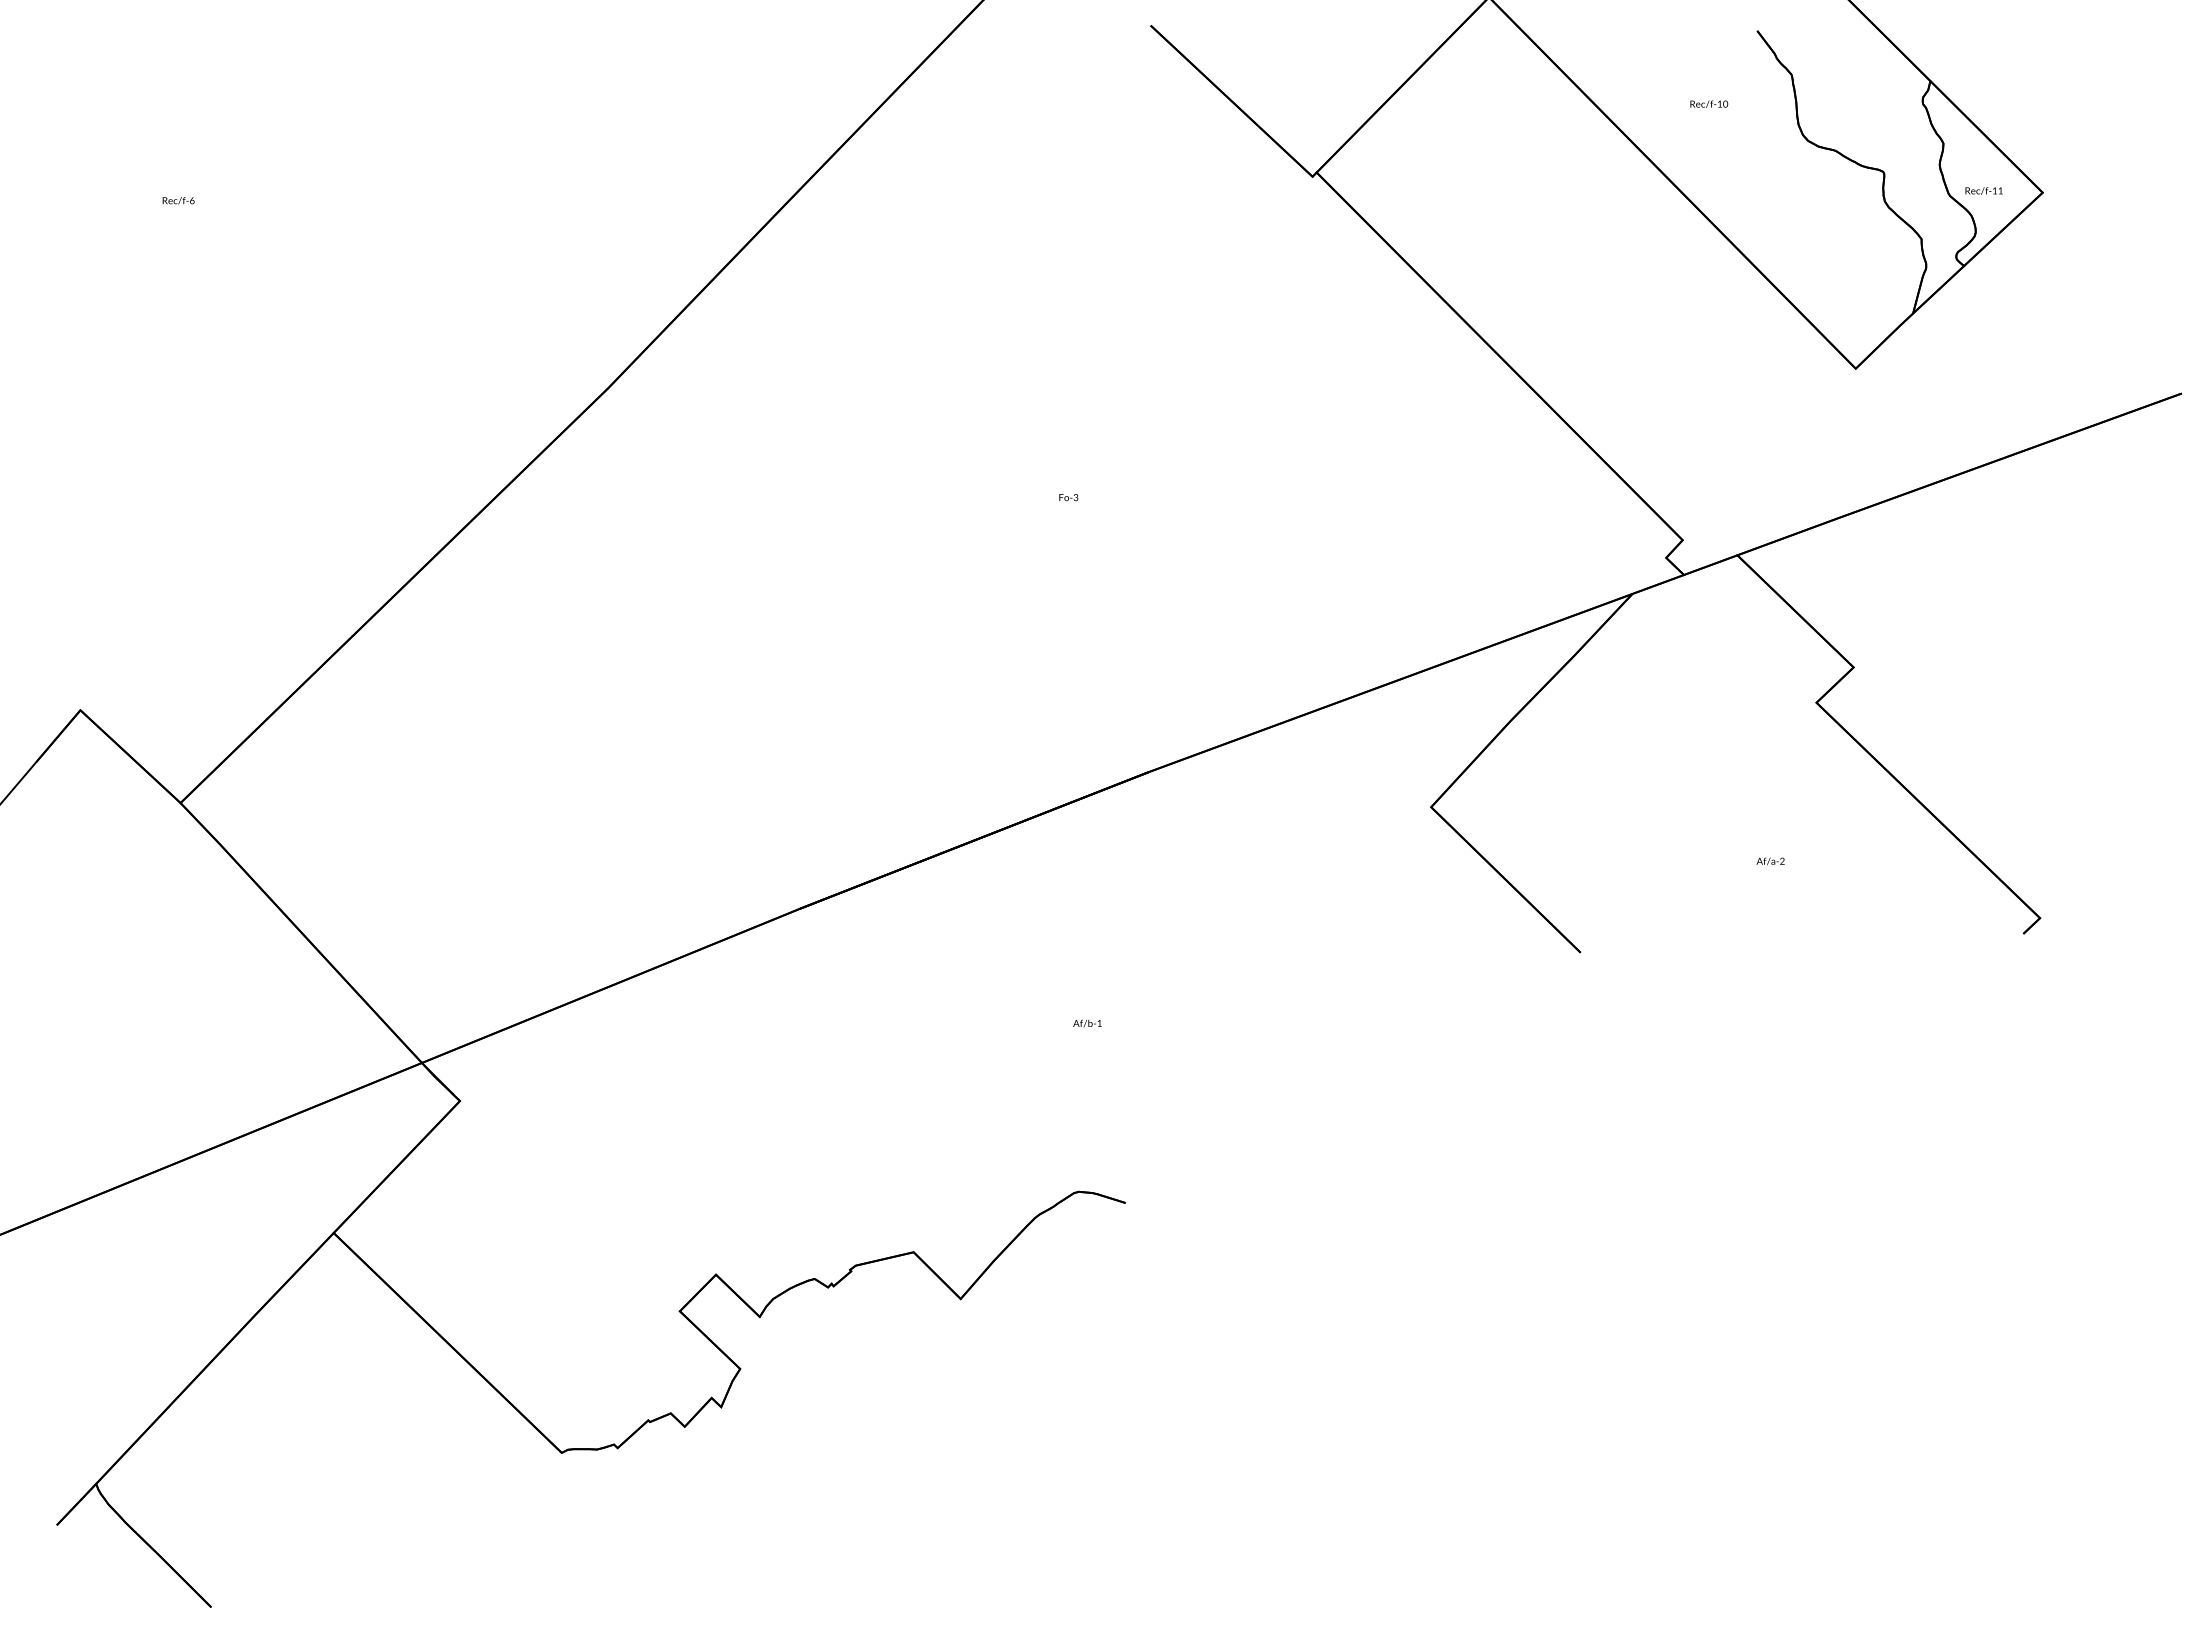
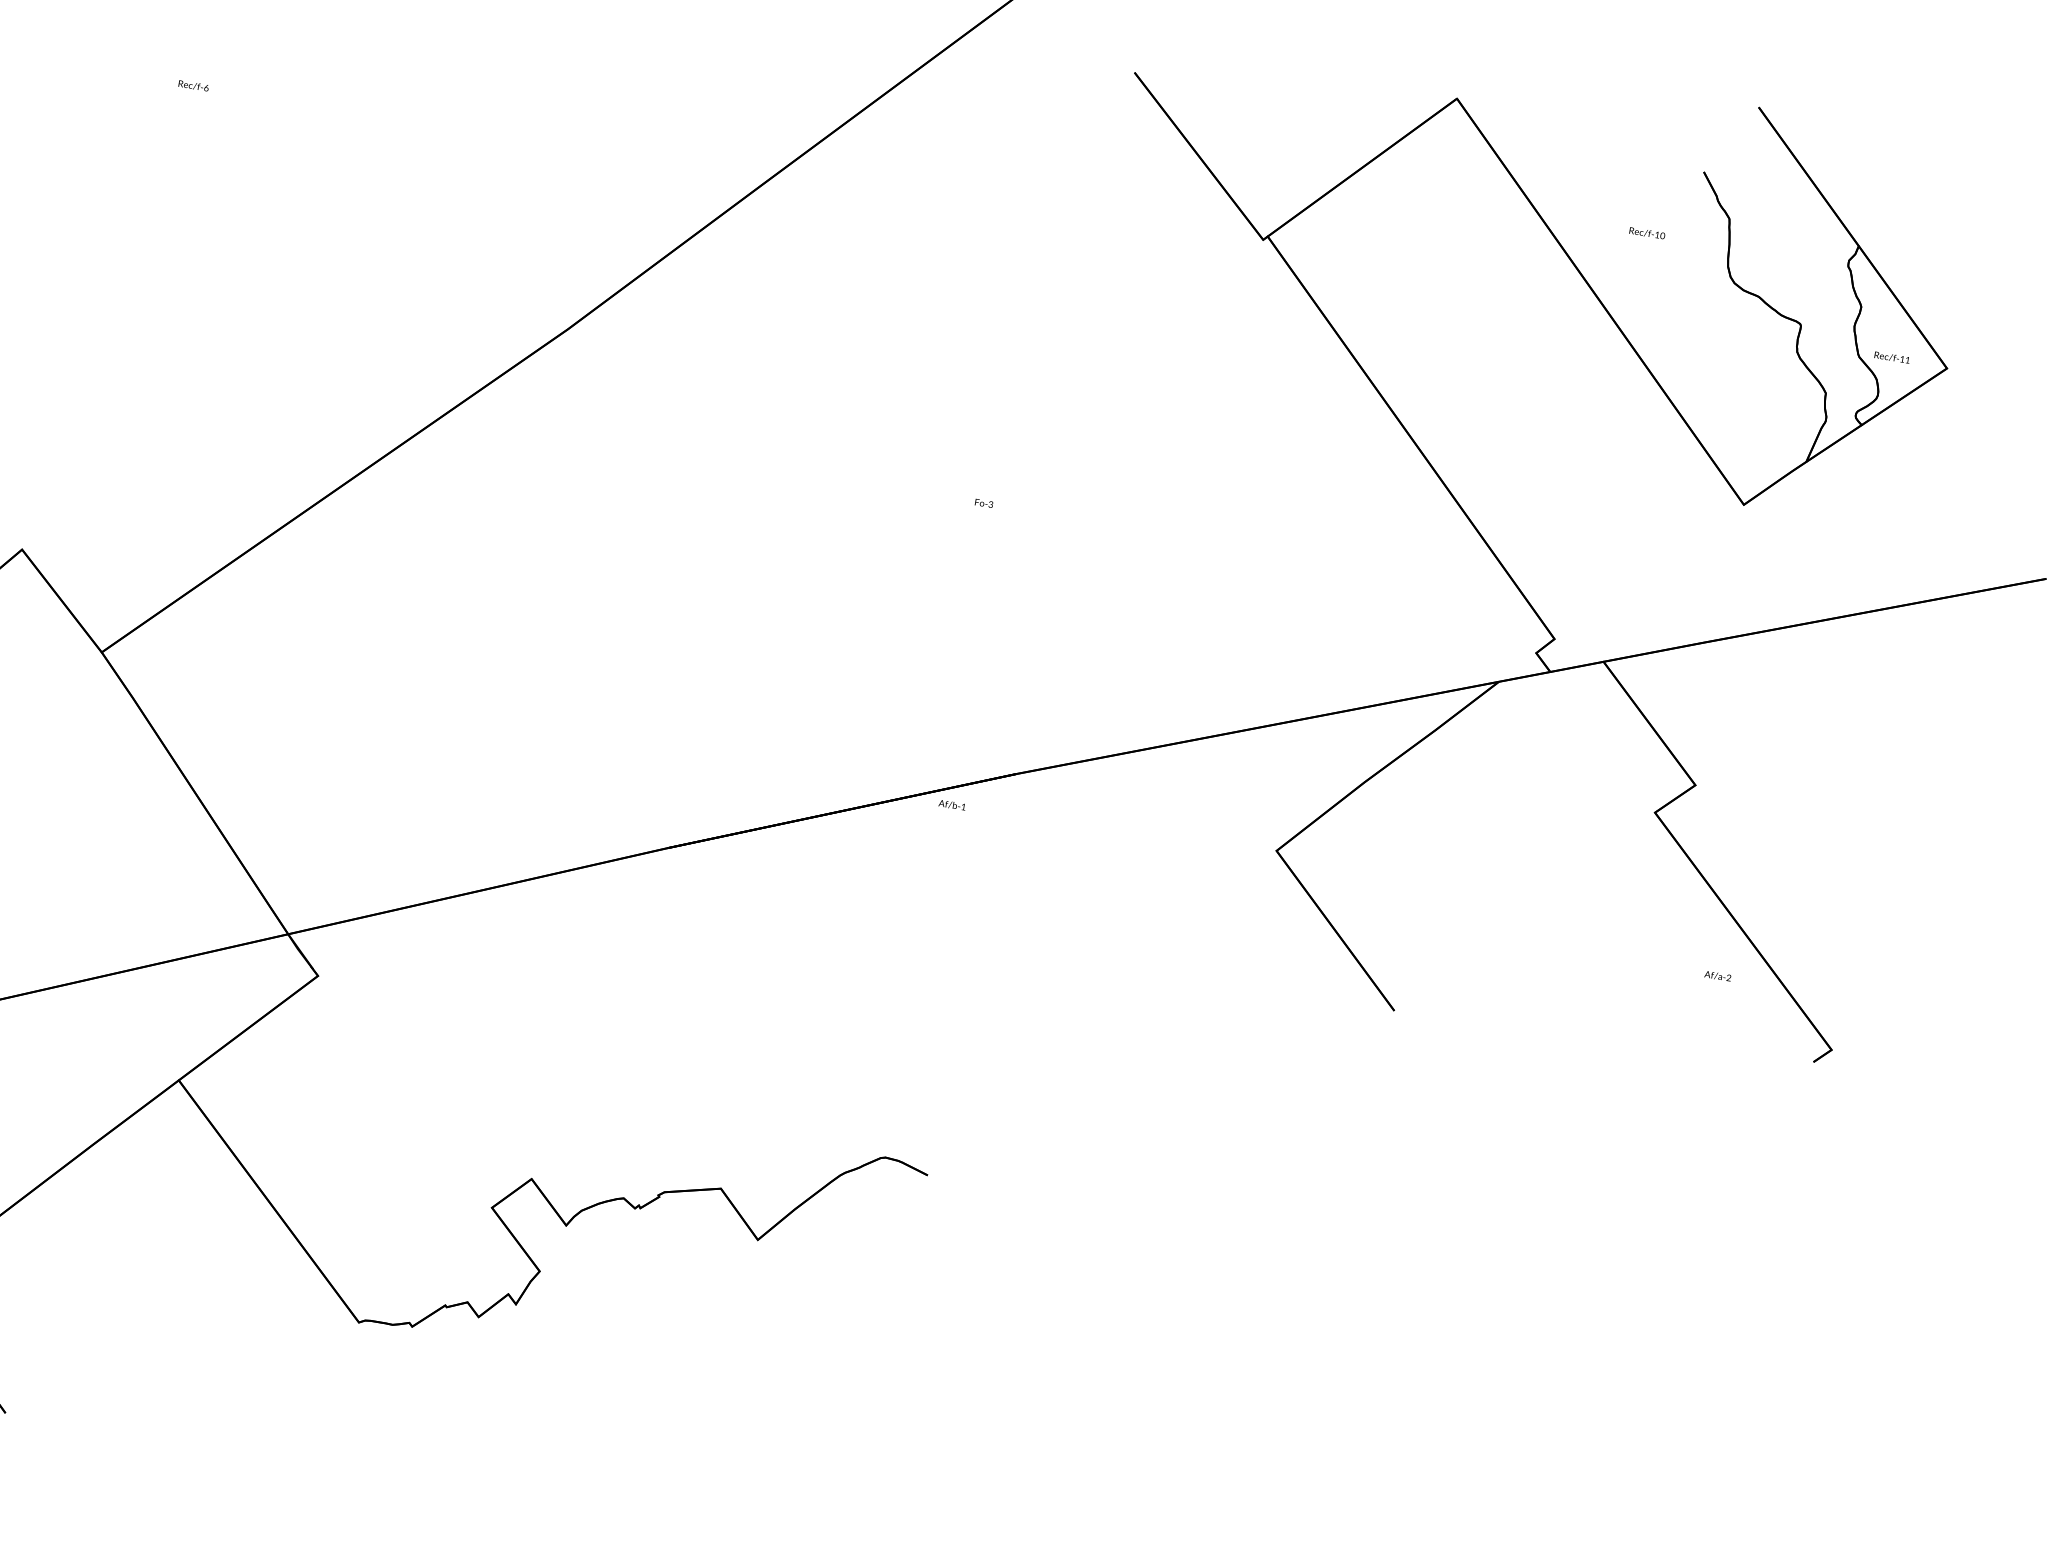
text: (1770, 861) -> (1717, 976), moved
text: (1087, 1023) -> (952, 805), moved

